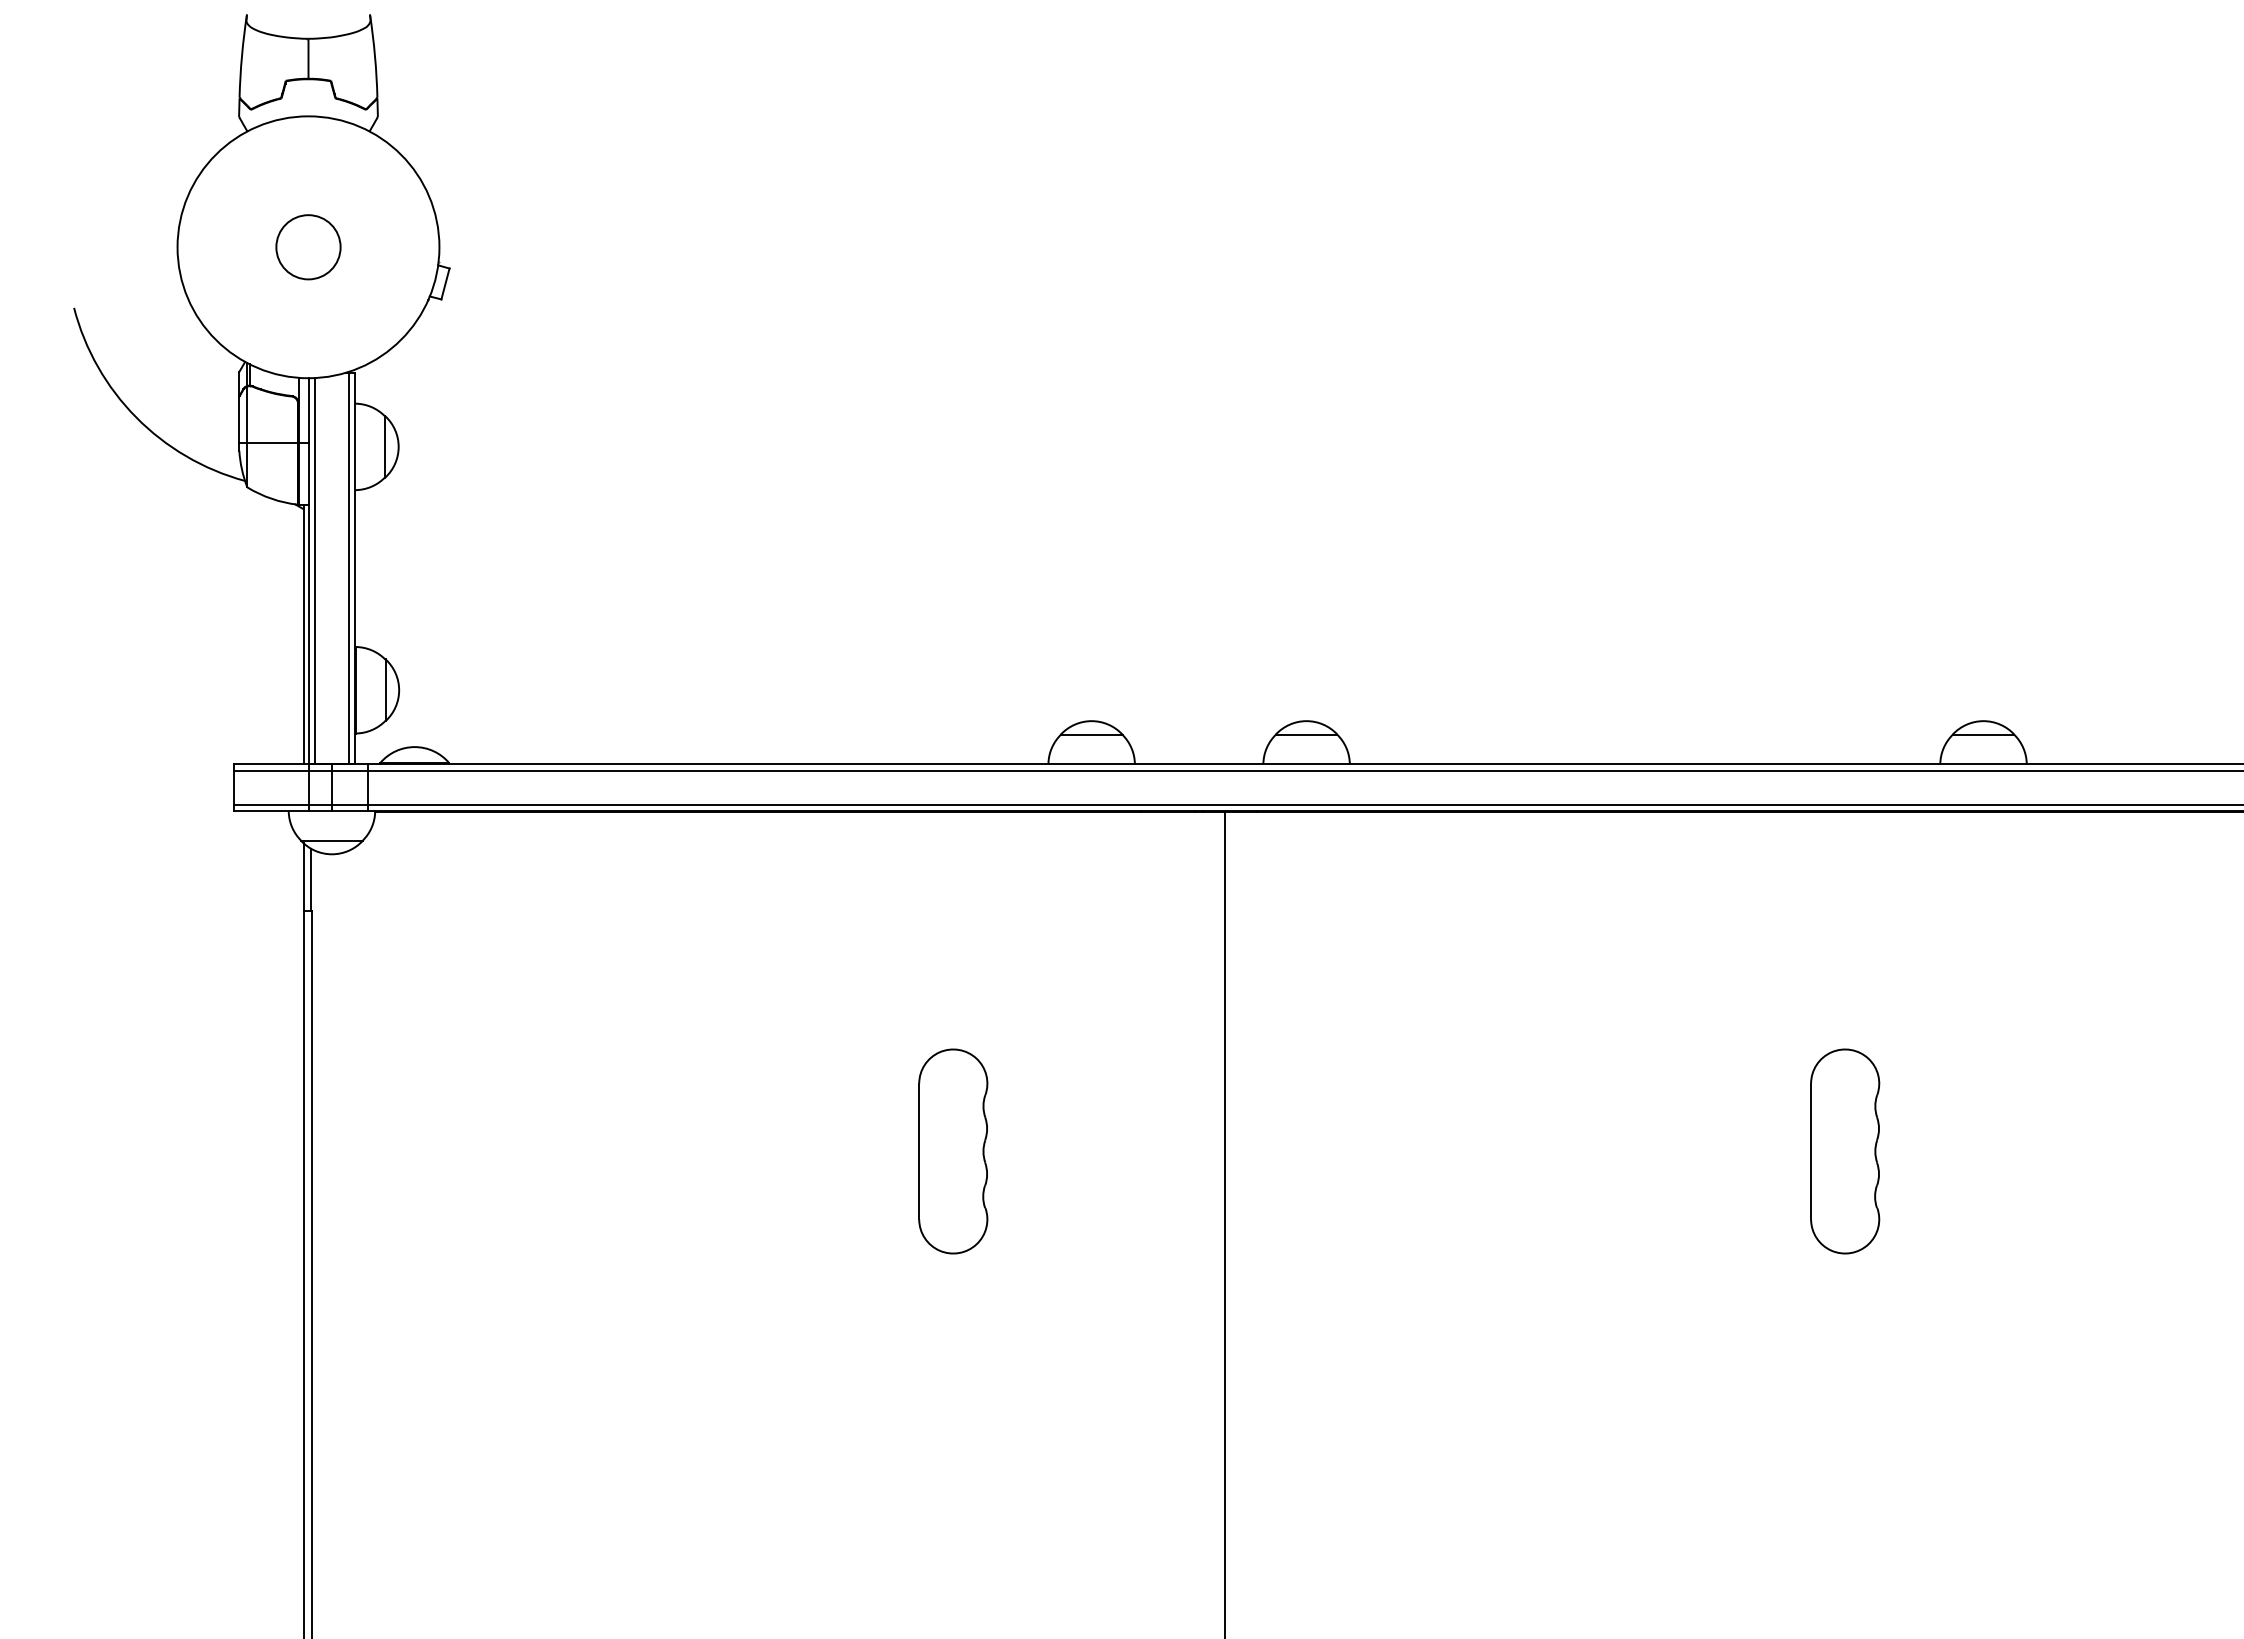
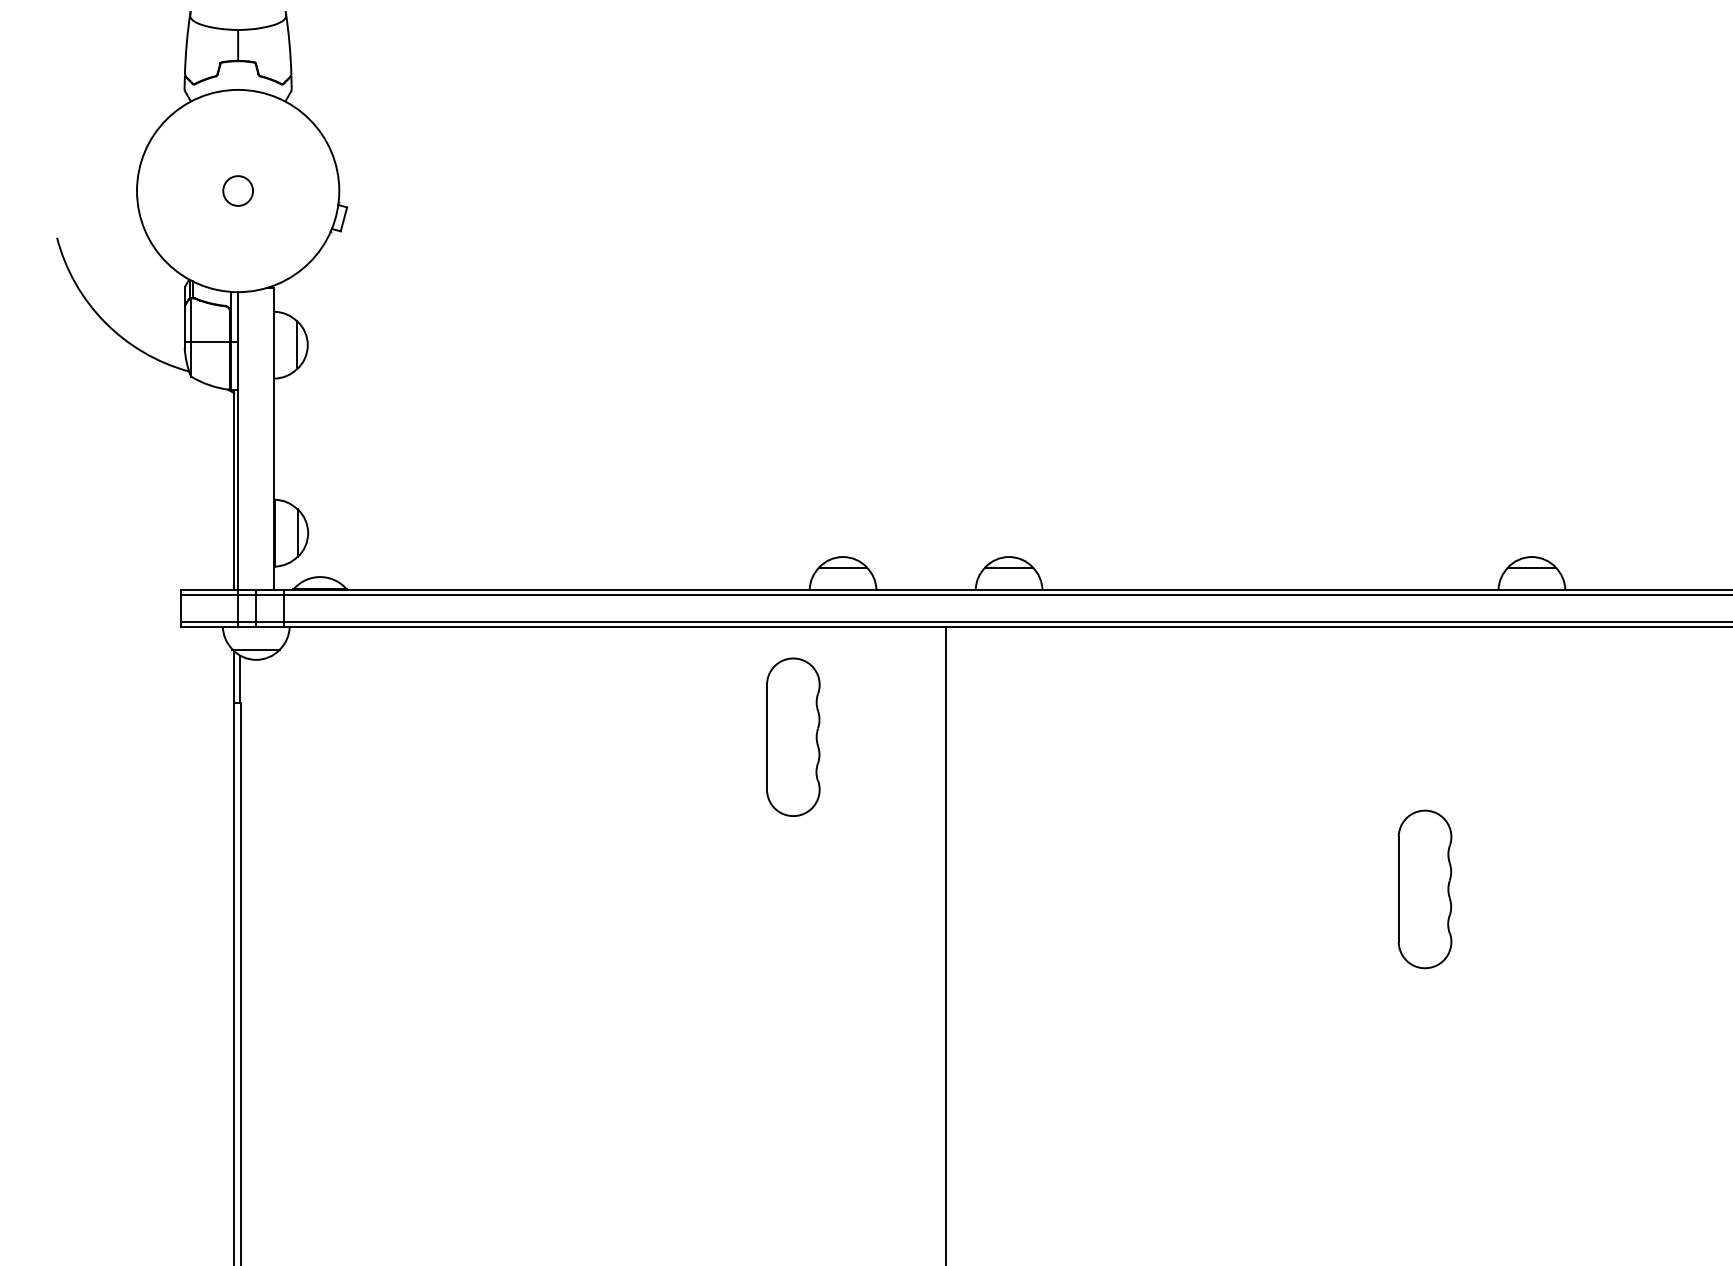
circle: (308, 247) -> (238, 191), size x0.6
line: (349, 568) -> (269, 439), removed
line: (314, 570) -> (242, 440), removed
part: (953, 1151) -> (793, 737), moved

